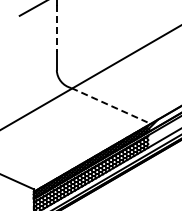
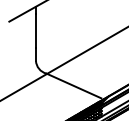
line: (56, 28) -> (35, 30), dashed -> solid
line: (109, 105) -> (73, 86), dashed -> solid

